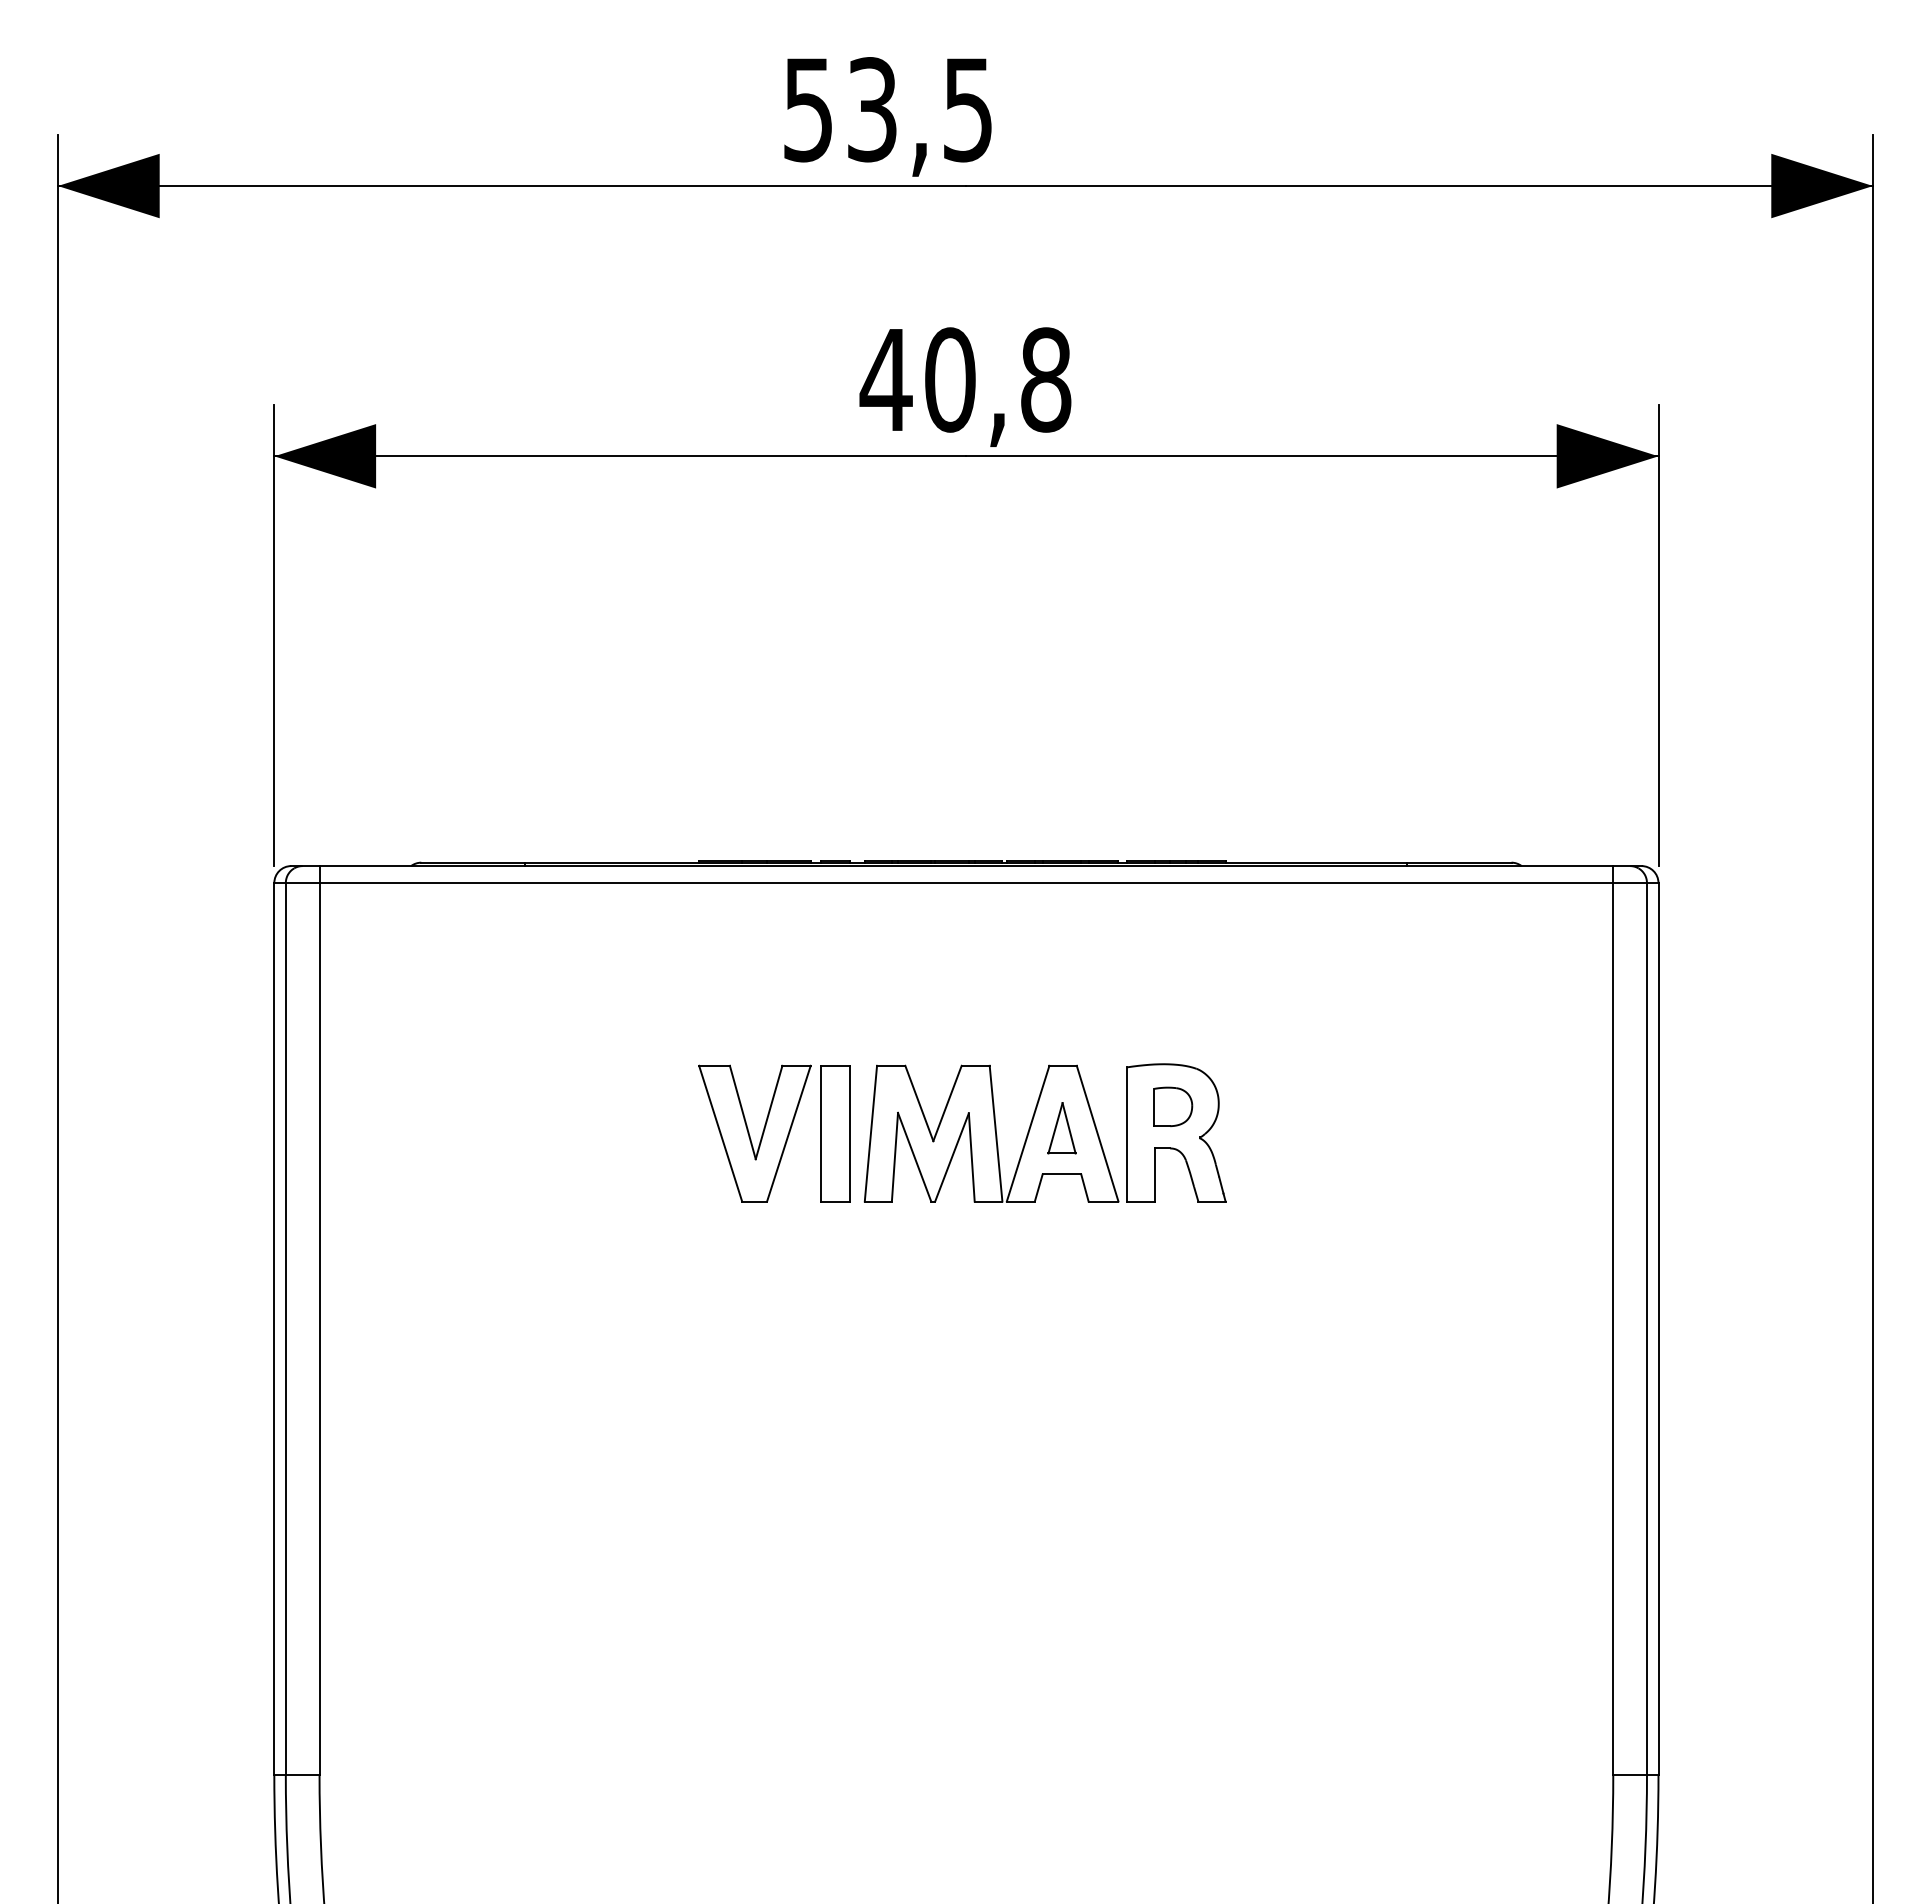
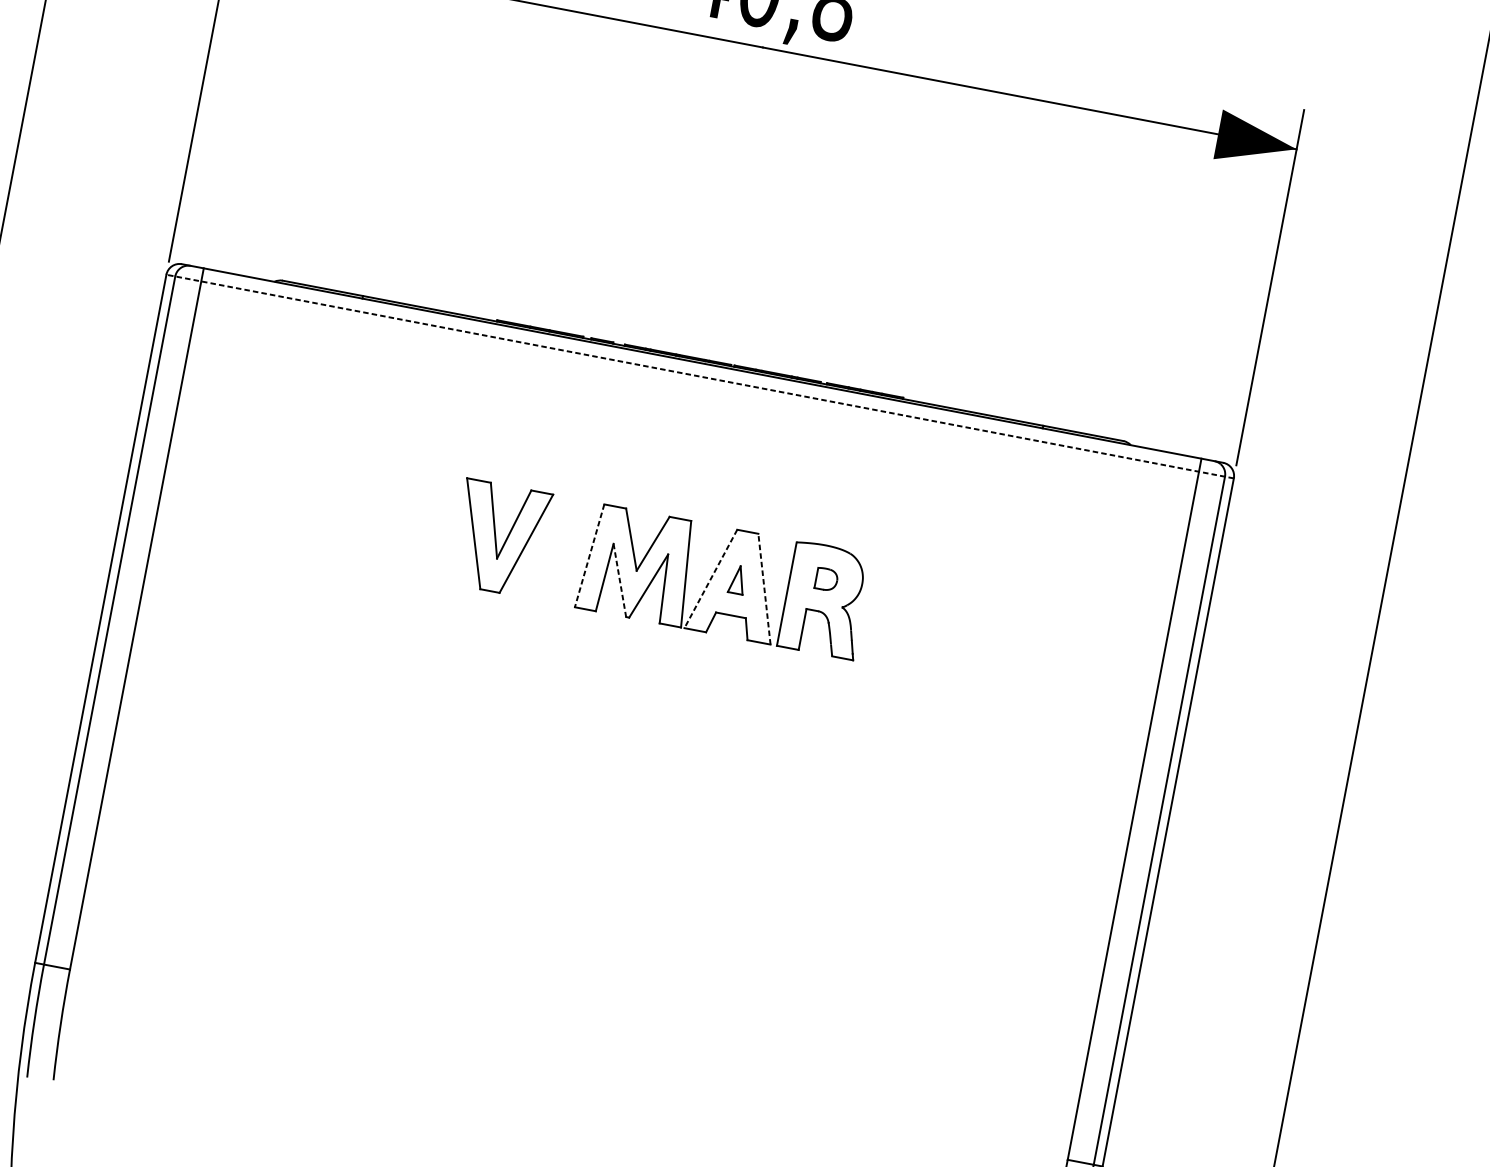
line: (965, 883) -> (699, 376), solid -> dashed
part: (1173, 1106) -> (826, 579), size x0.7
part: (1061, 1128) -> (737, 579), size x0.7
part: (835, 1133) -> (562, 550), removed
line: (1097, 1133) -> (764, 589), solid -> dashed
line: (870, 1134) -> (589, 556), solid -> dashed
line: (1027, 1134) -> (710, 579), solid -> dashed
line: (914, 1157) -> (619, 580), solid -> dashed

